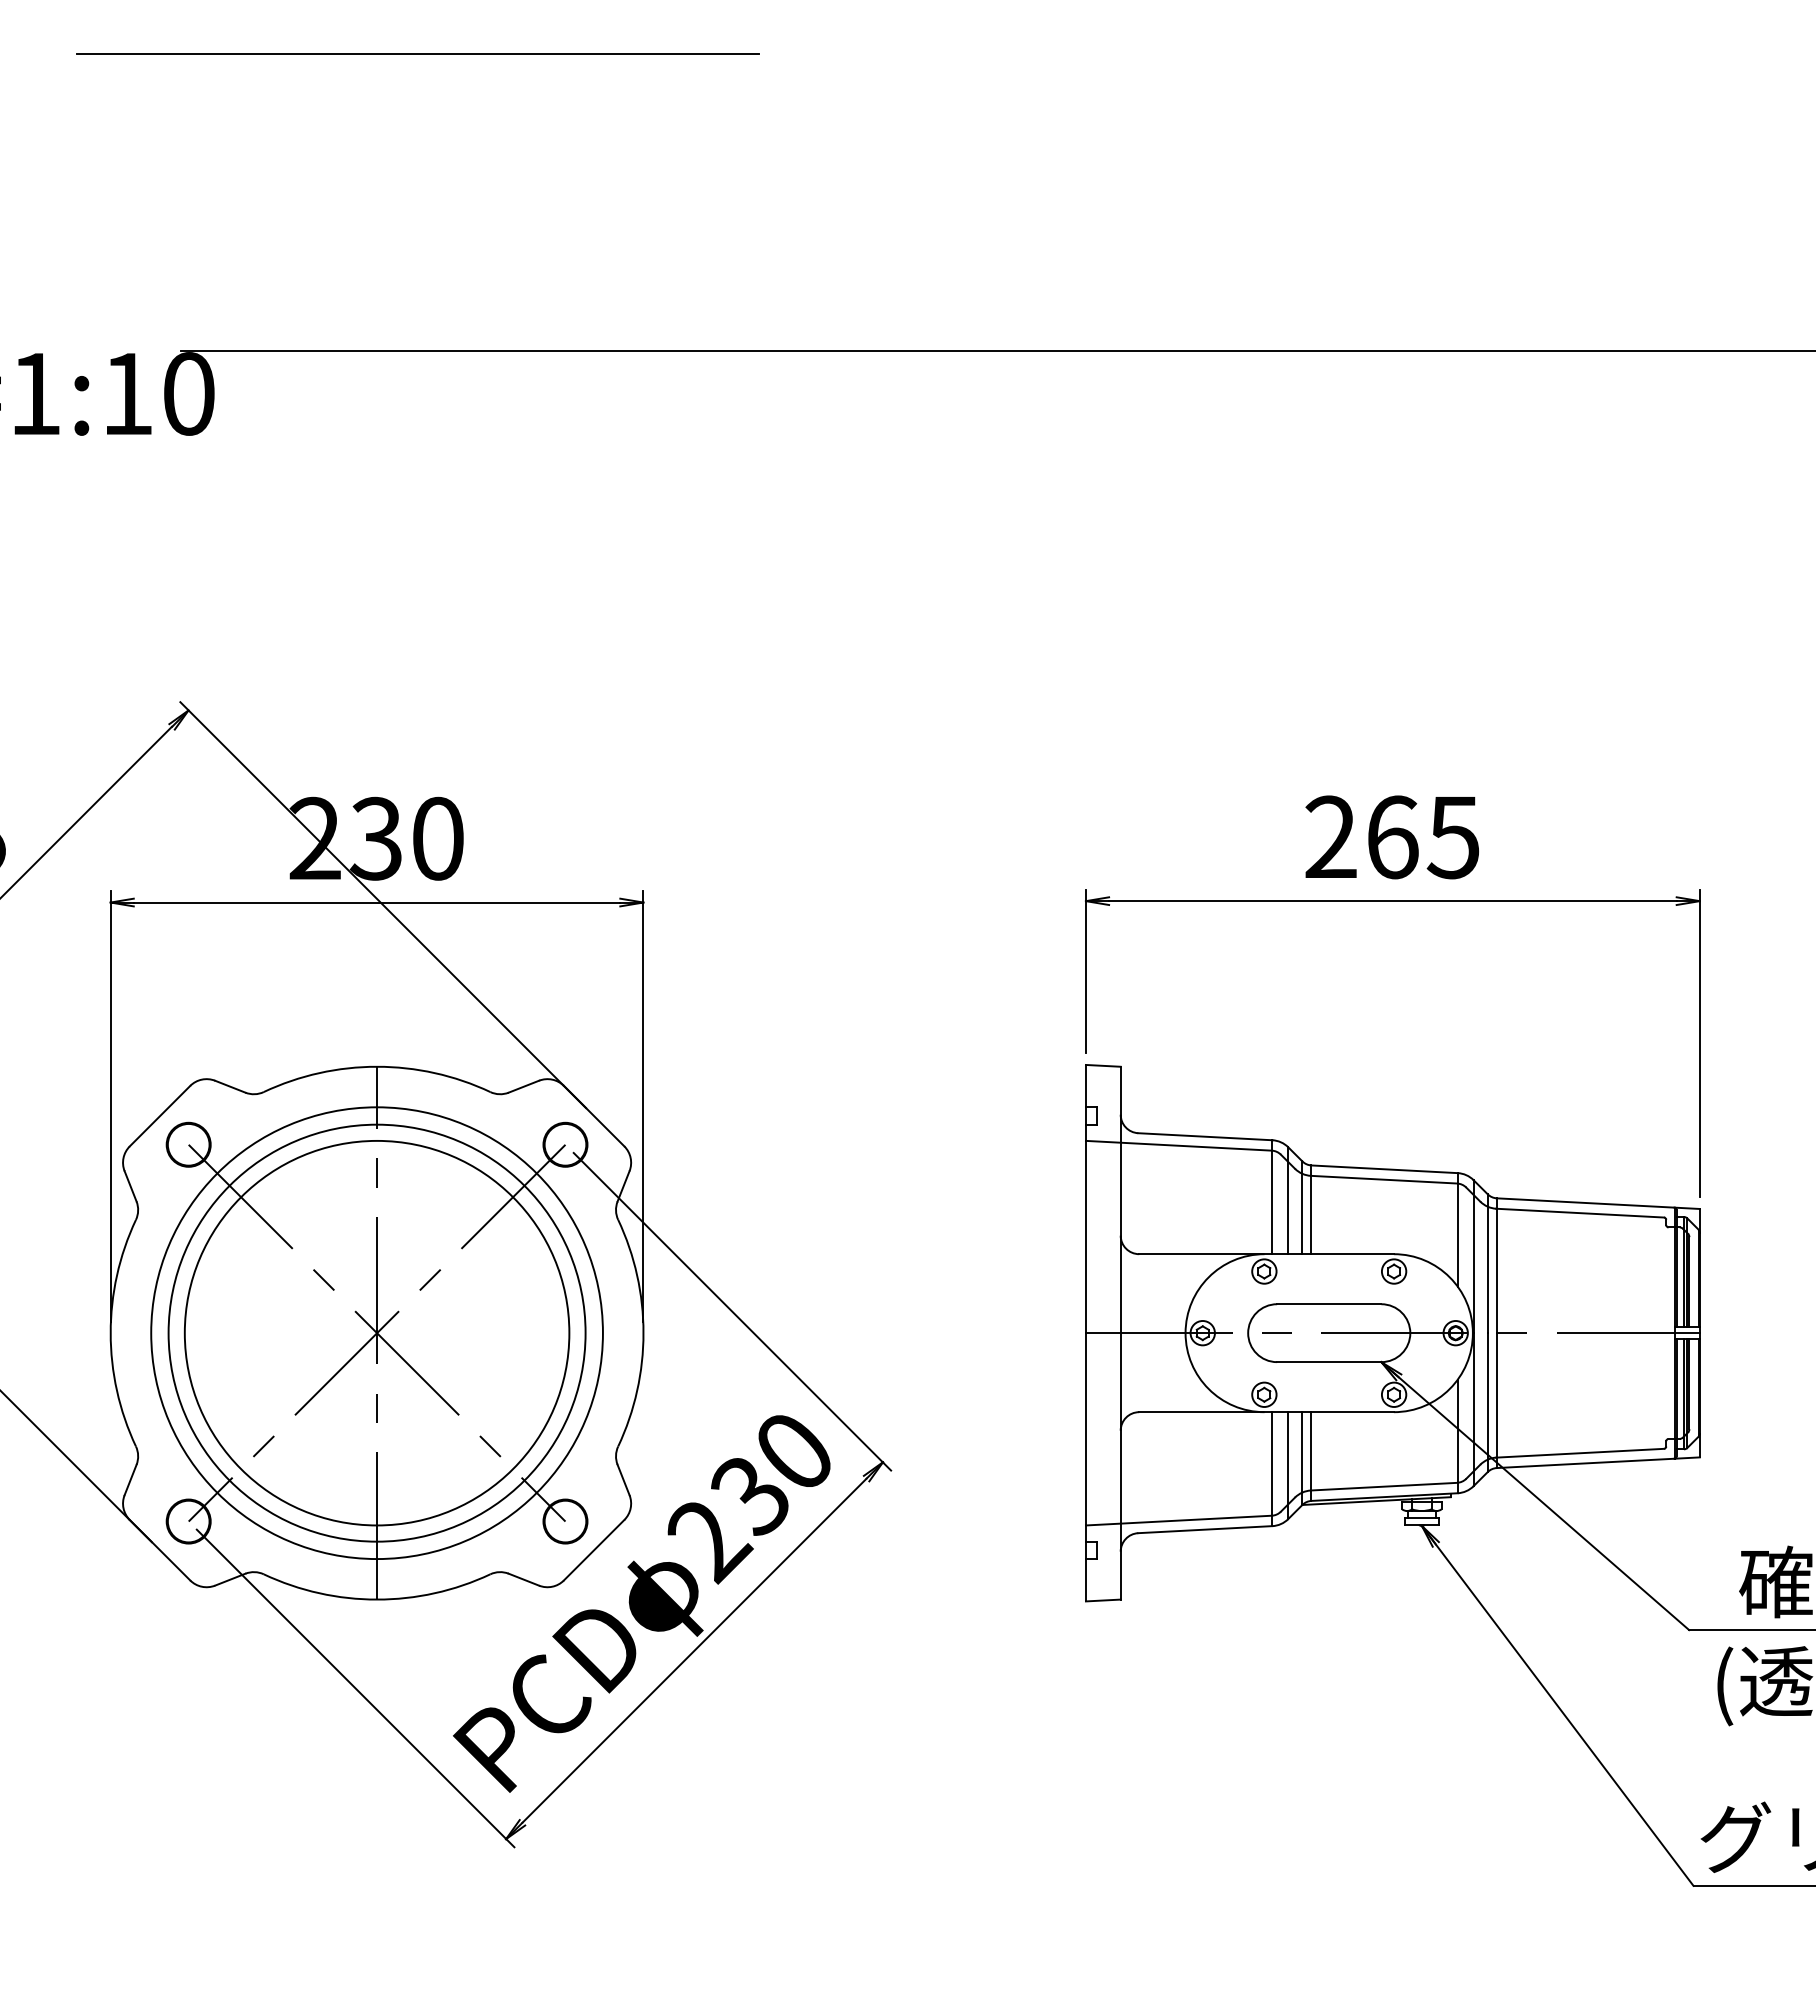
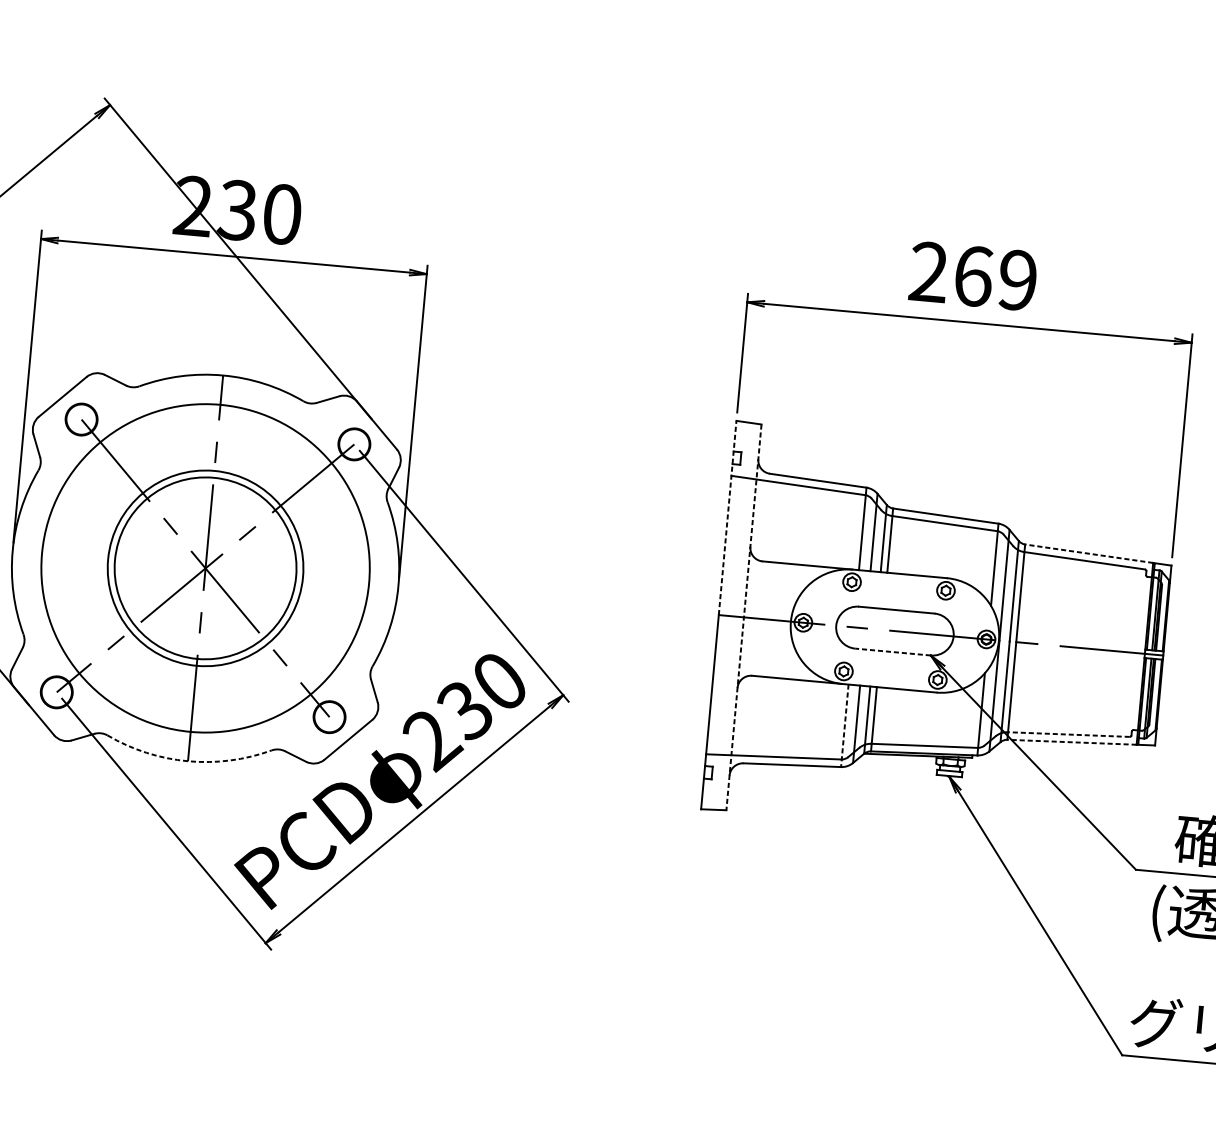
text: (1452, 837) -> (1016, 280), 265 -> 269
line: (1085, 1198) -> (727, 517), solid -> dashed
line: (1585, 1202) -> (1089, 553), solid -> dashed
circle: (376, 1332) -> (205, 567), size x0.6
circle: (376, 1332) -> (205, 567), size x0.7
line: (1120, 1333) -> (743, 617), solid -> dashed
line: (1328, 1362) -> (892, 652), solid -> dashed
line: (1579, 1453) -> (1068, 734), solid -> dashed
line: (1585, 1463) -> (1071, 742), solid -> dashed
line: (1272, 1469) -> (844, 726), solid -> dashed
arc: (377, 1599) -> (188, 761), solid -> dashed

